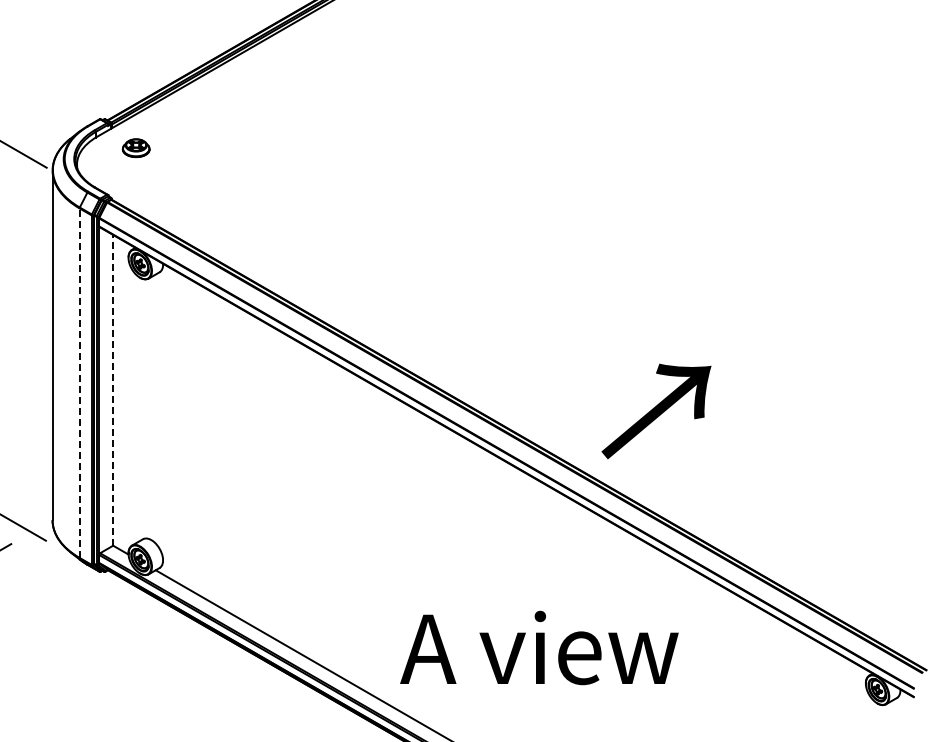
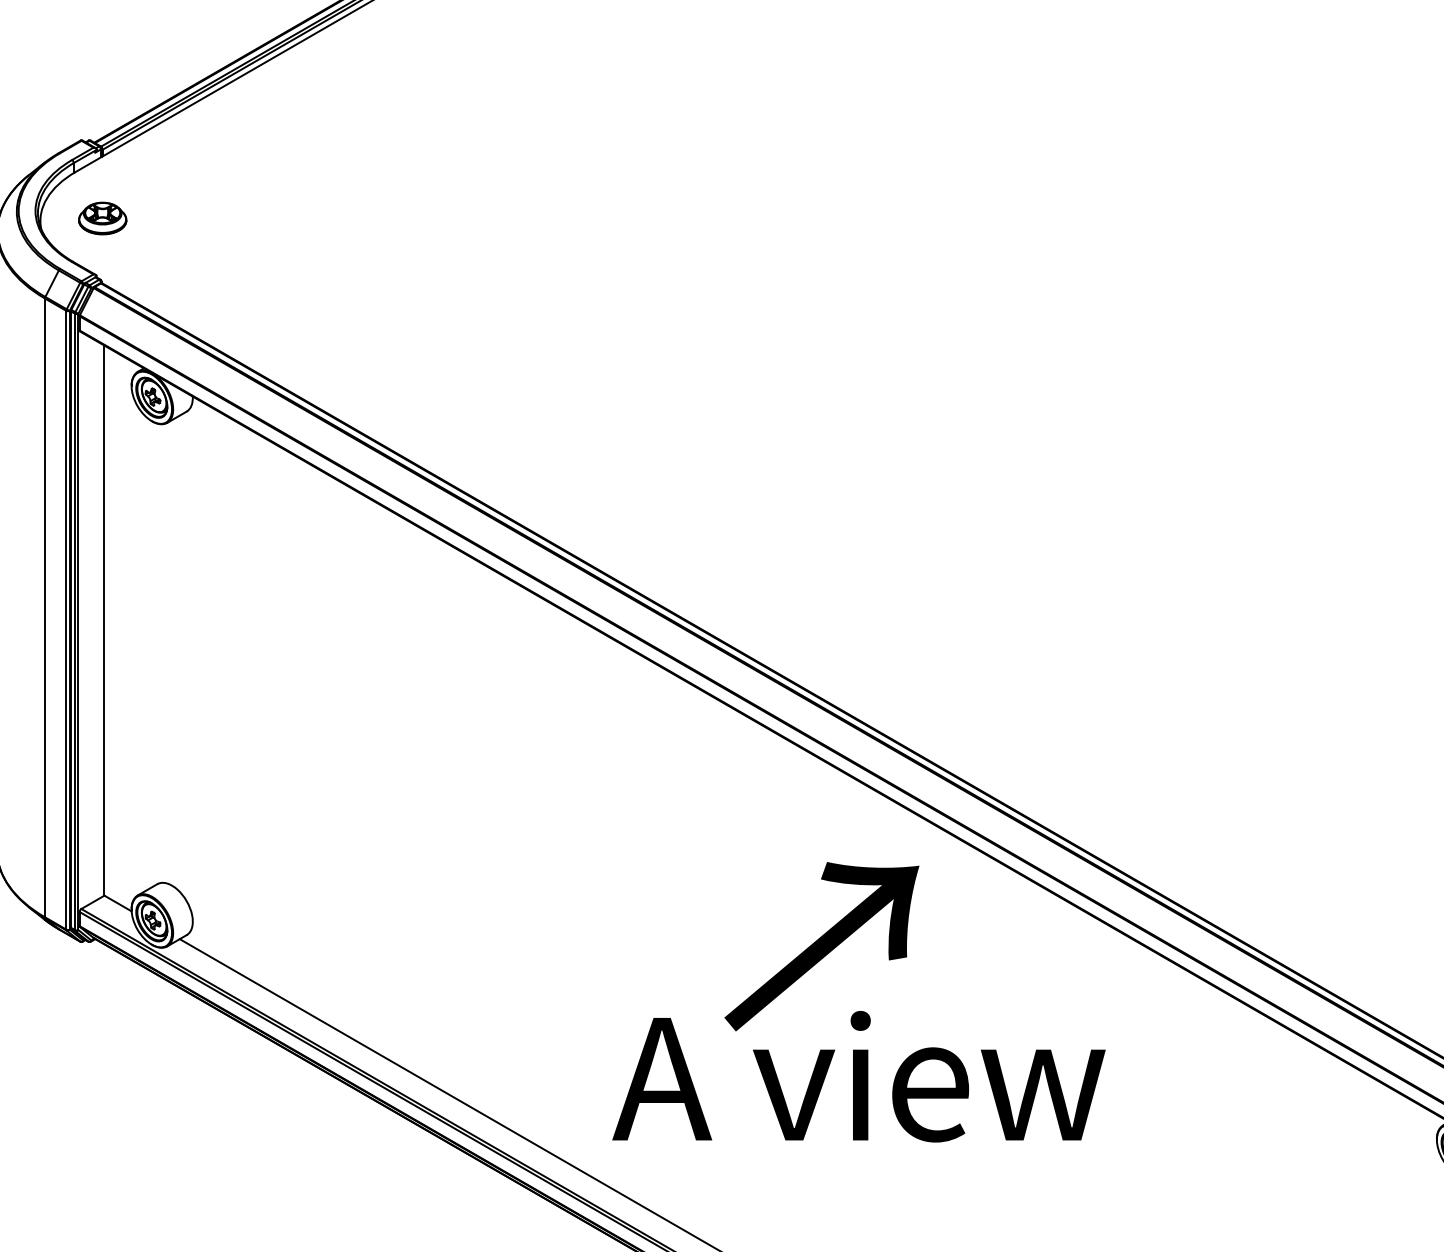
part: (135, 148) -> (101, 219), moved
line: (79, 383) -> (44, 608), dashed -> solid
line: (113, 389) -> (104, 619), dashed -> solid
text: (656, 411) -> (821, 946), moved

